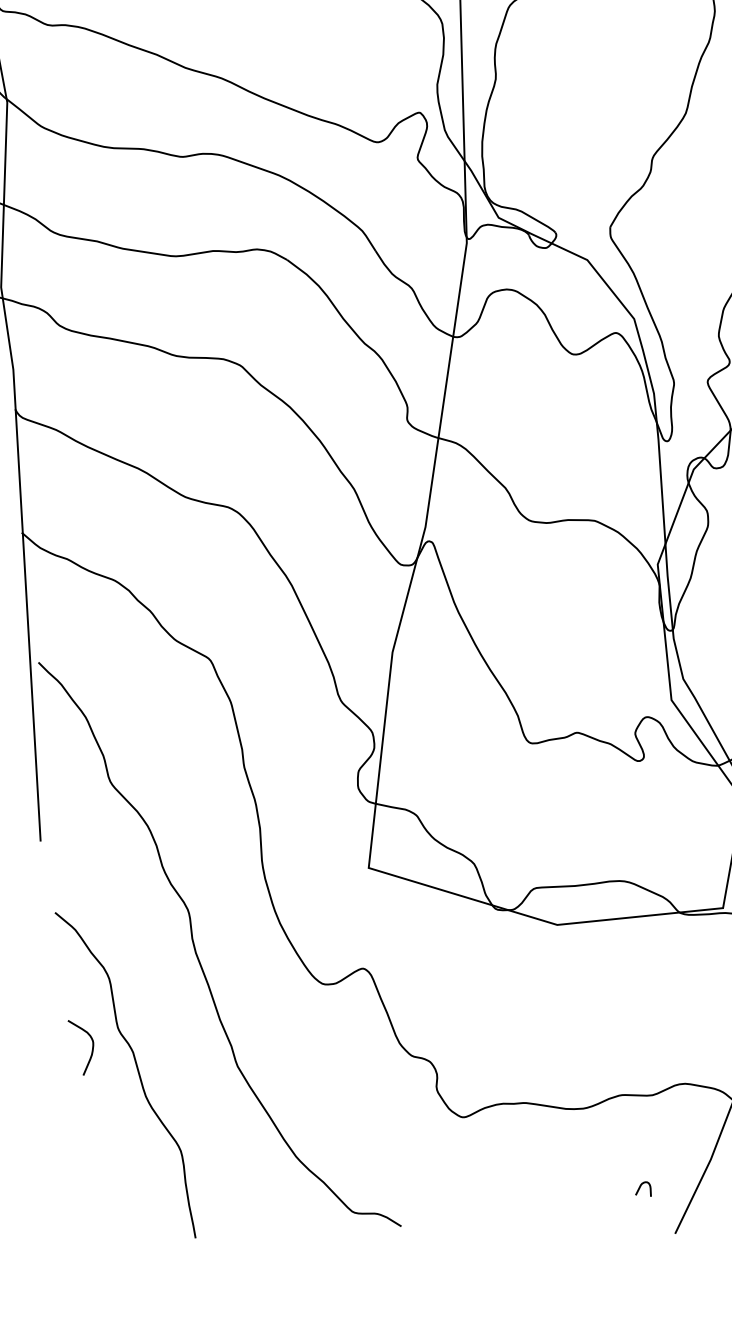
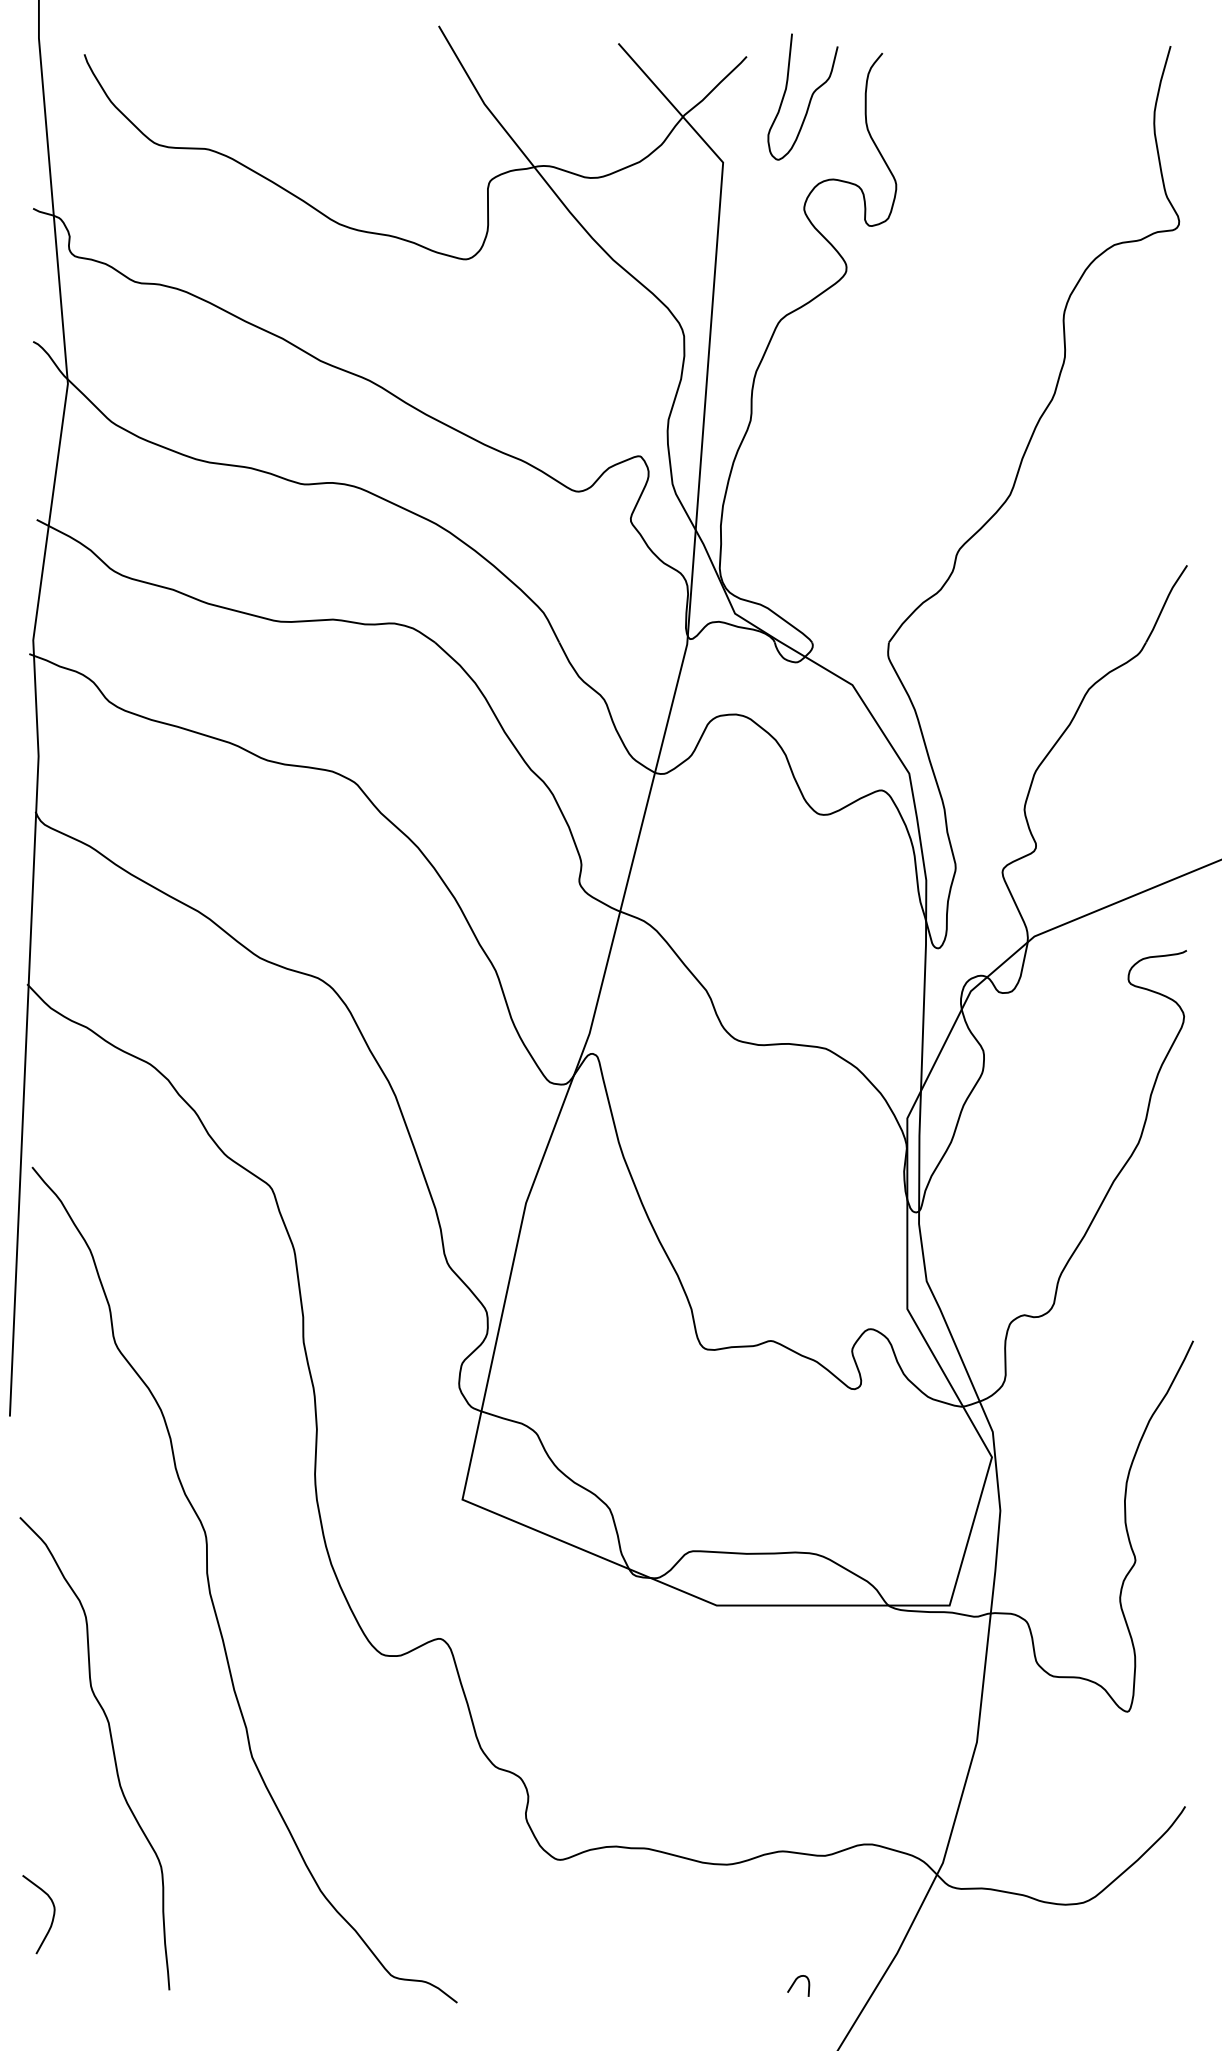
curve: (92, 1047) -> (52, 1916), moved

